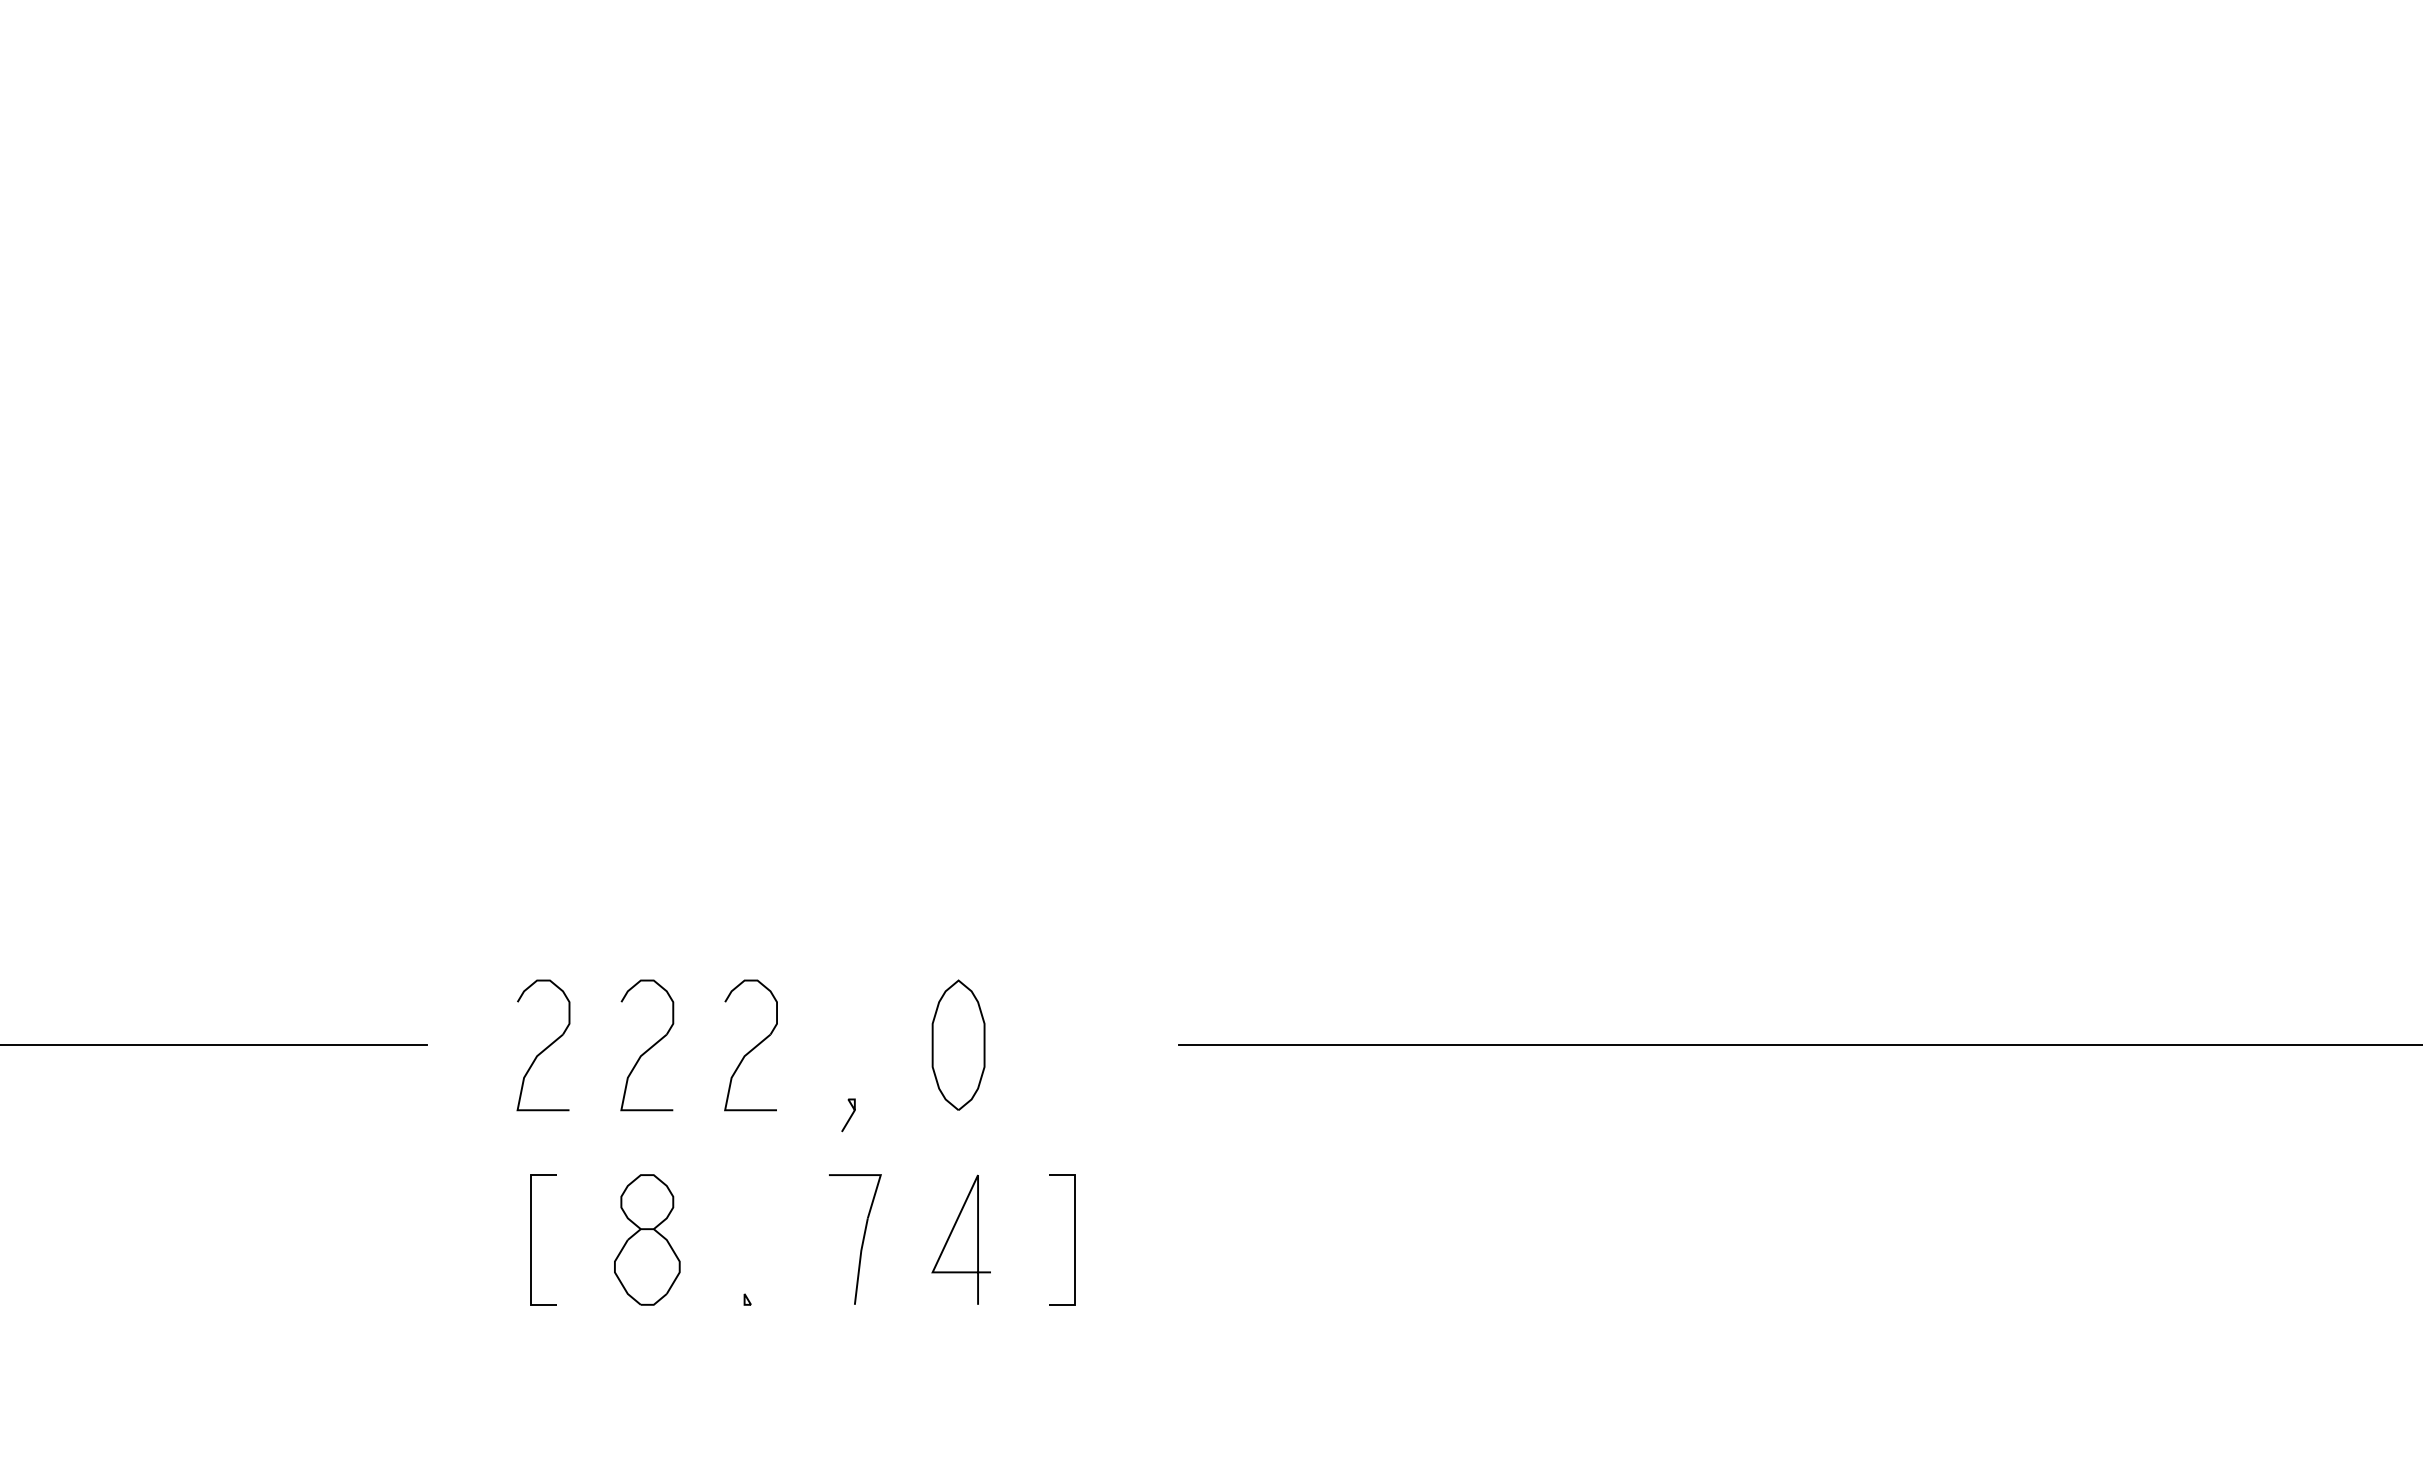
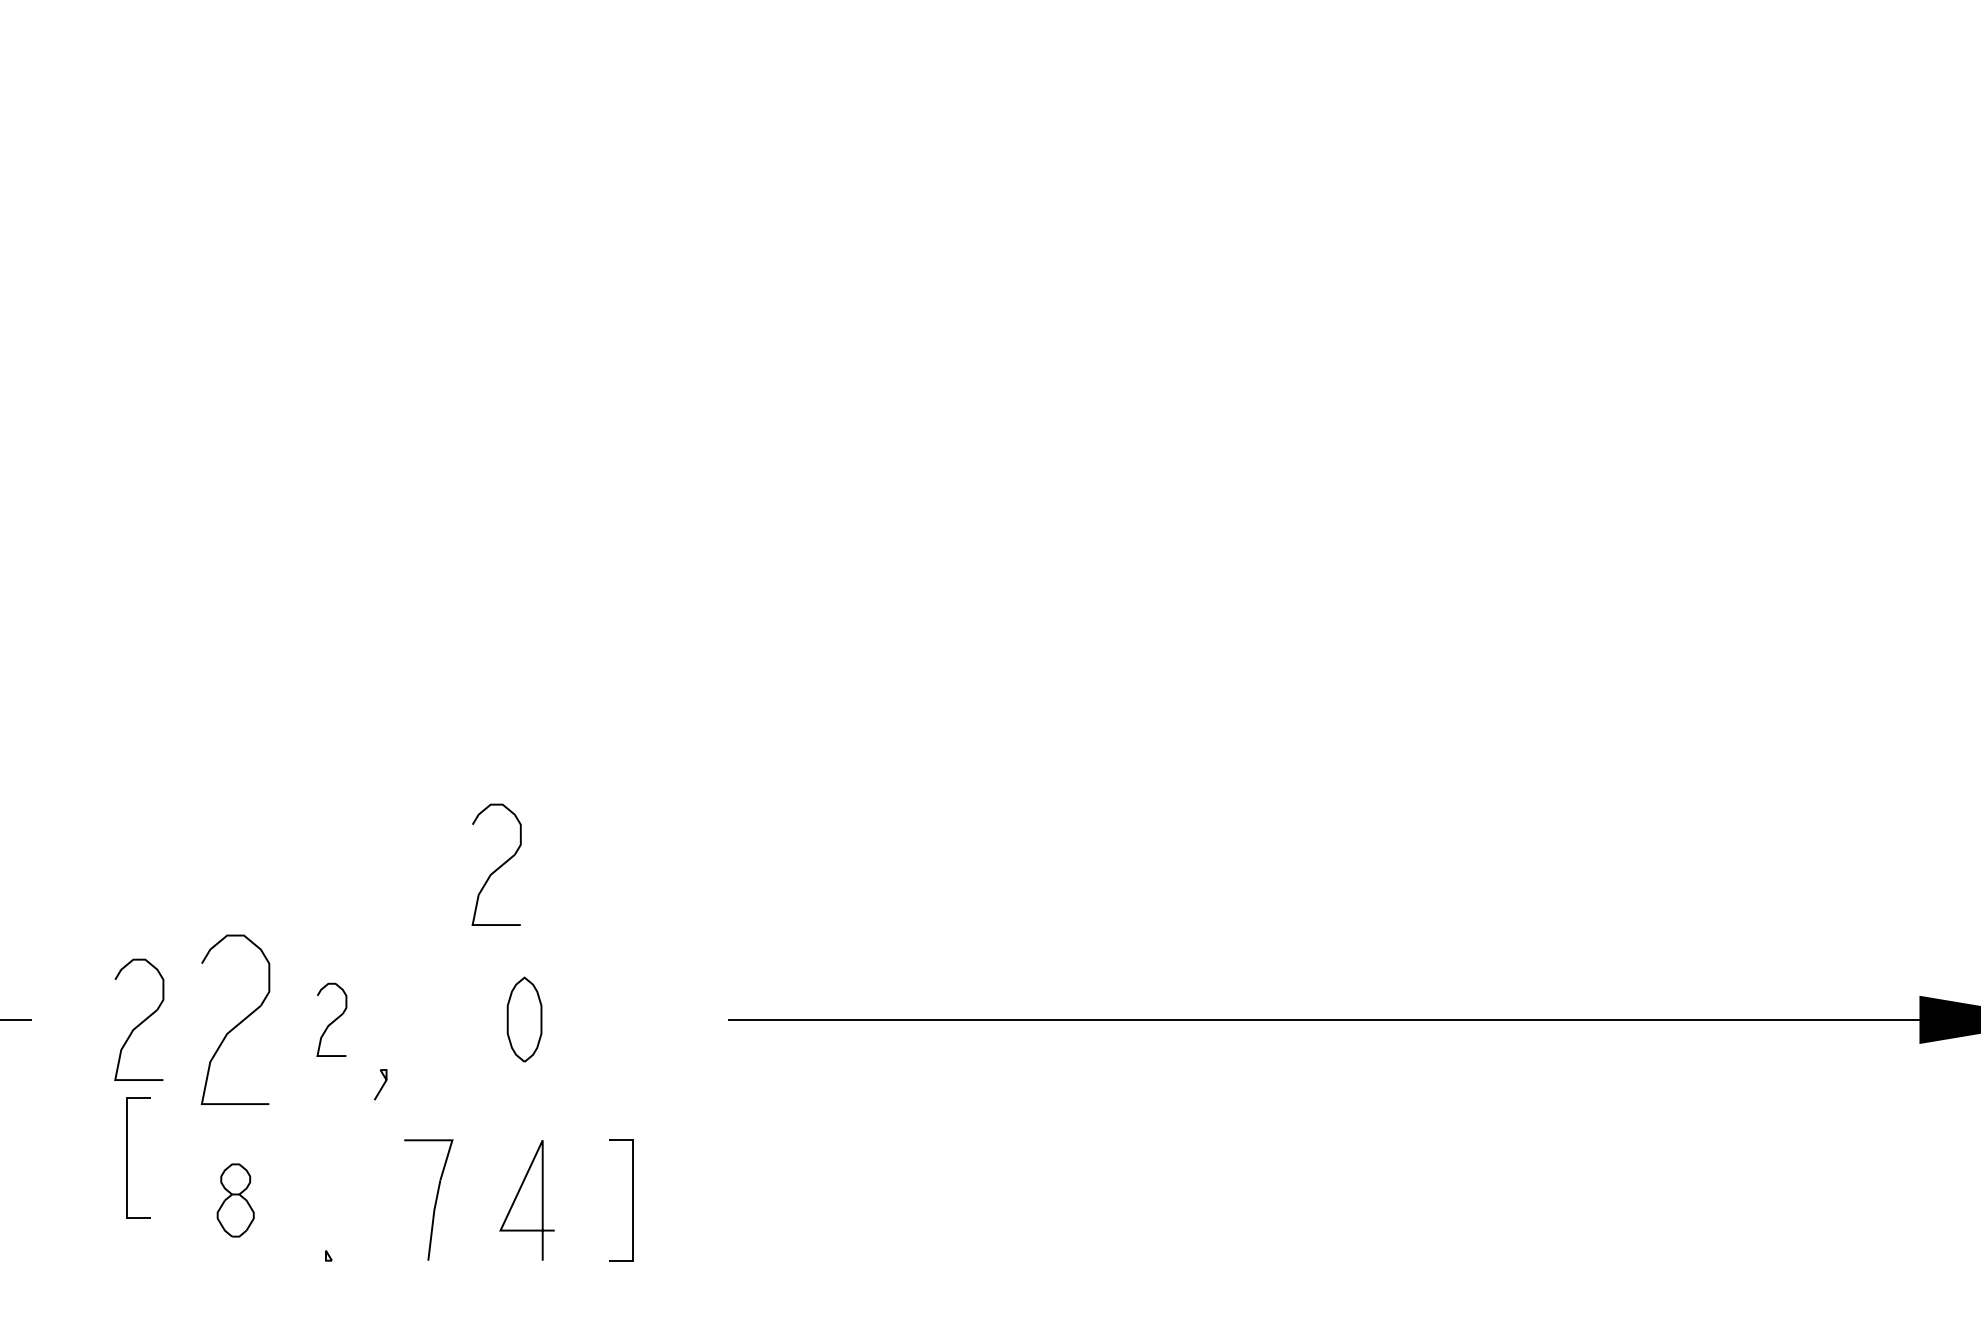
part: (928, 878) -> (496, 864), added
part: (958, 1044) -> (524, 1019), size x0.7
part: (647, 1045) -> (235, 1019), size x1.4
part: (750, 1045) -> (331, 1019), size x0.6
line: (850, 1115) -> (382, 1084), moved
line: (531, 1239) -> (128, 1157), moved
part: (647, 1239) -> (235, 1200), size x0.6

